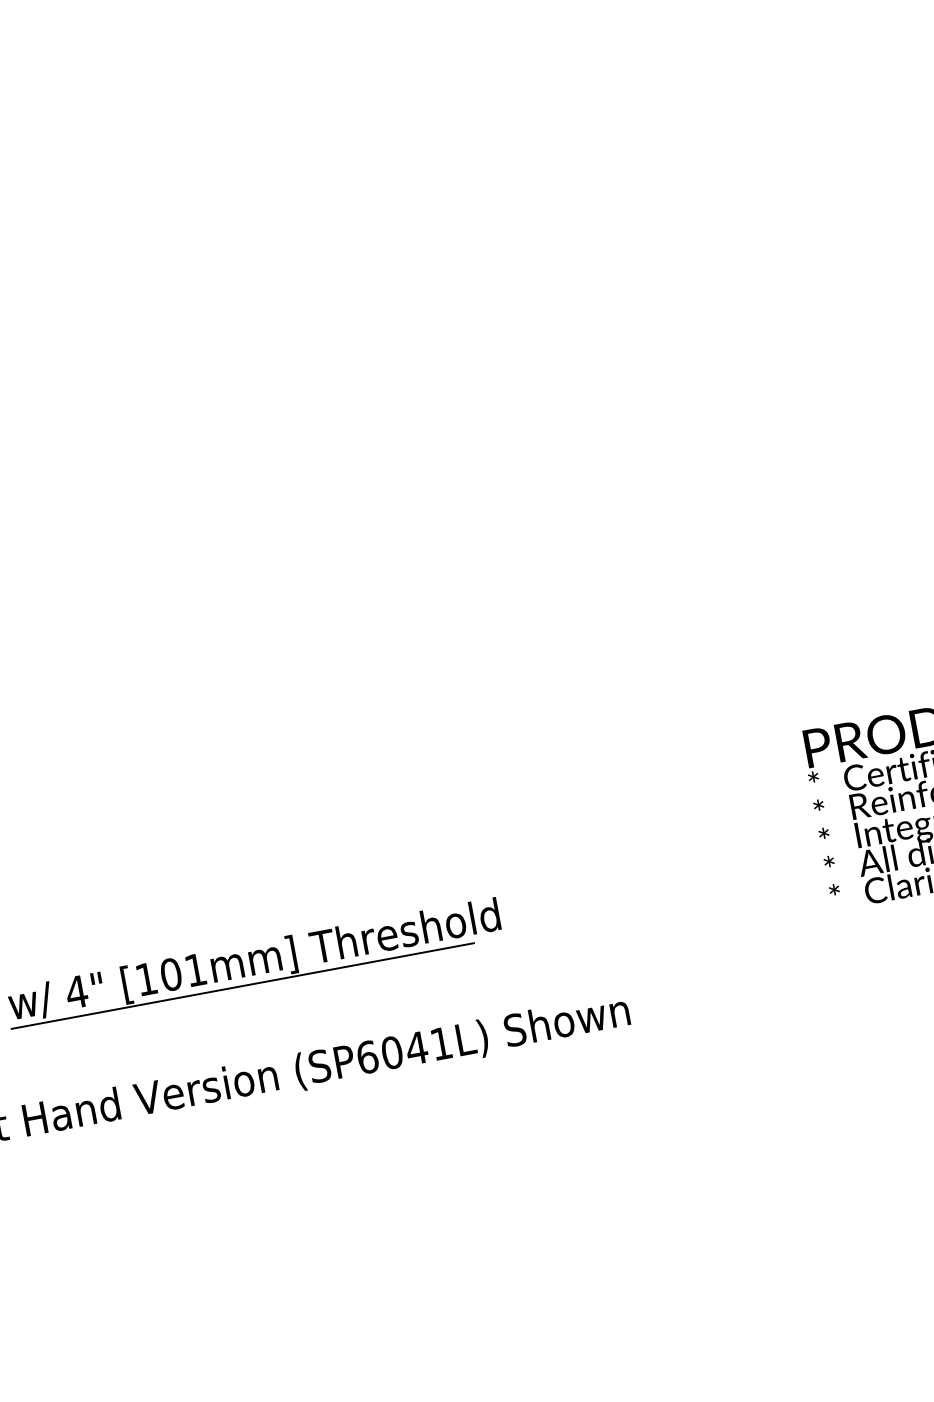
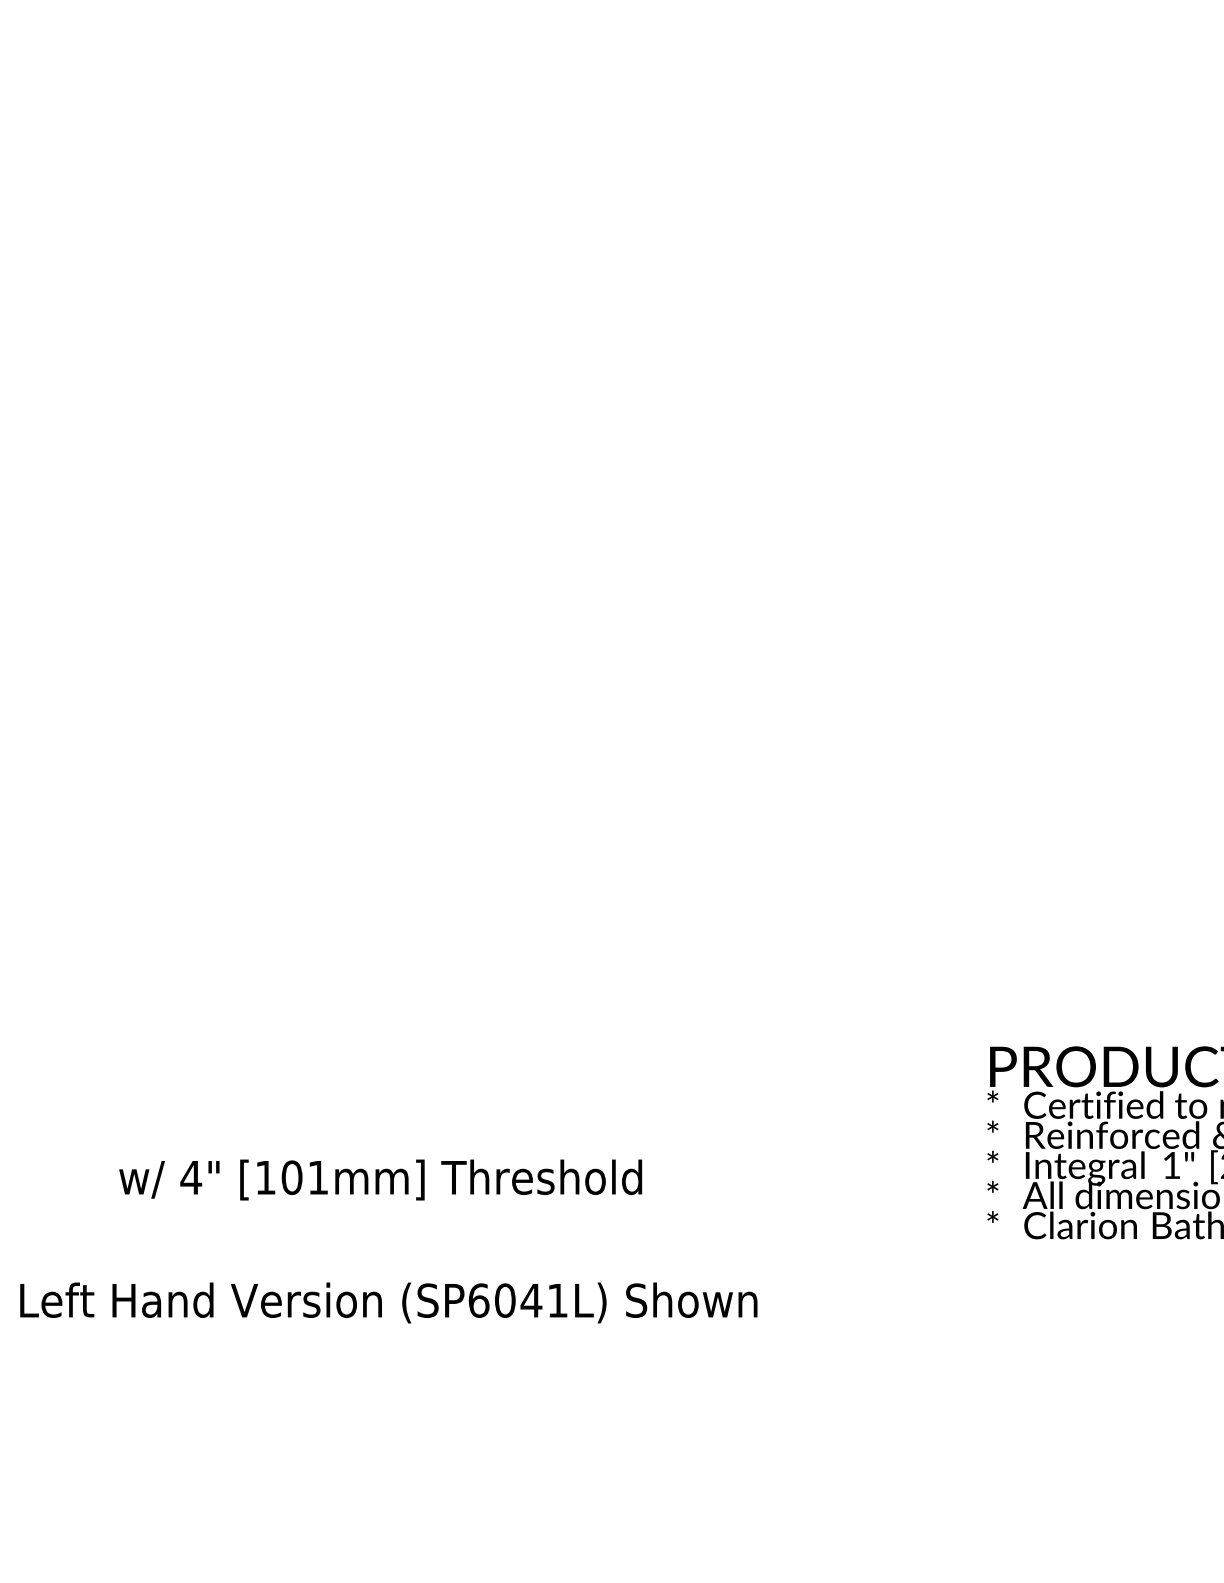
line: (242, 986) -> (363, 1203), removed

